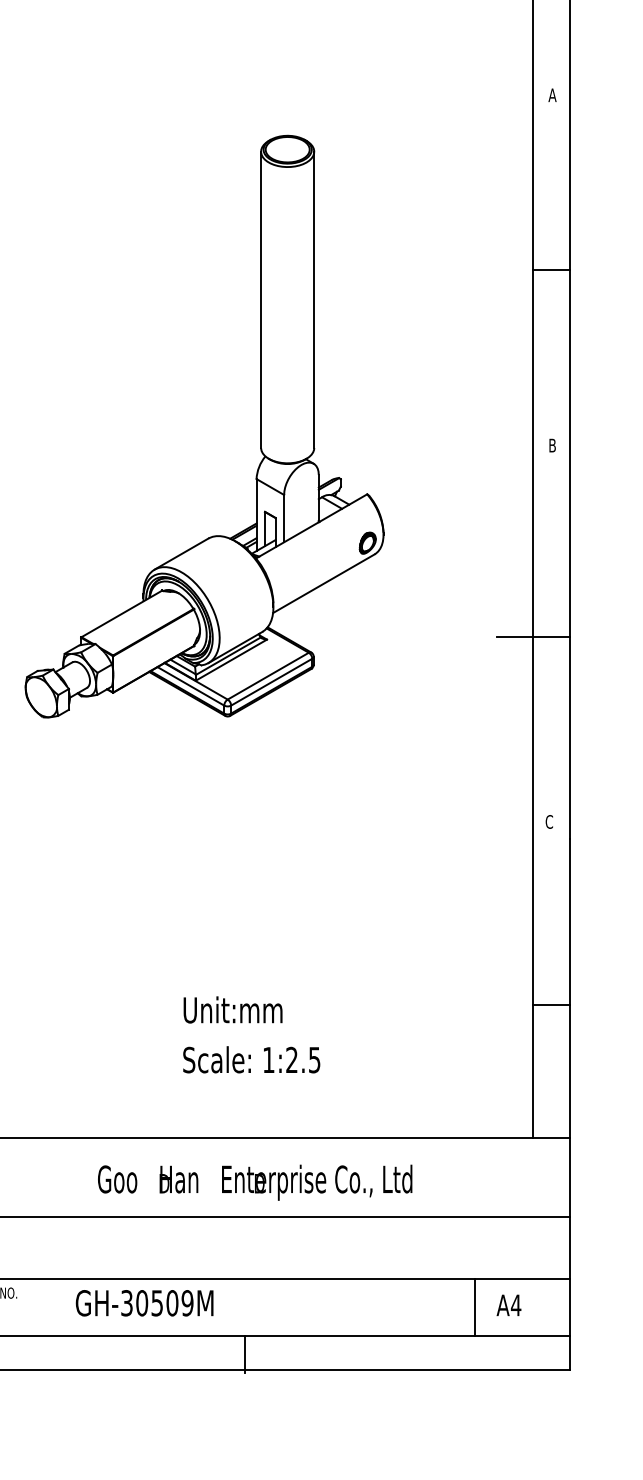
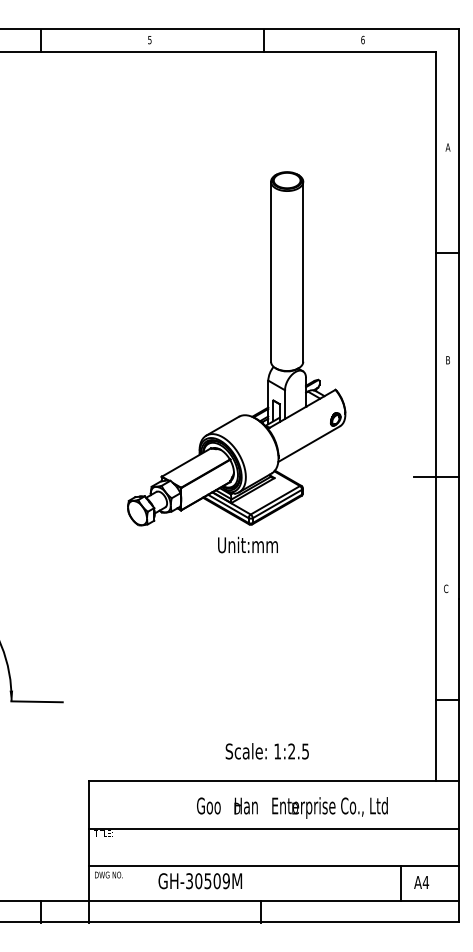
text: (232, 1009) -> (247, 544), moved
text: (250, 1060) -> (266, 751), moved
text: (255, 1181) -> (292, 807), moved

